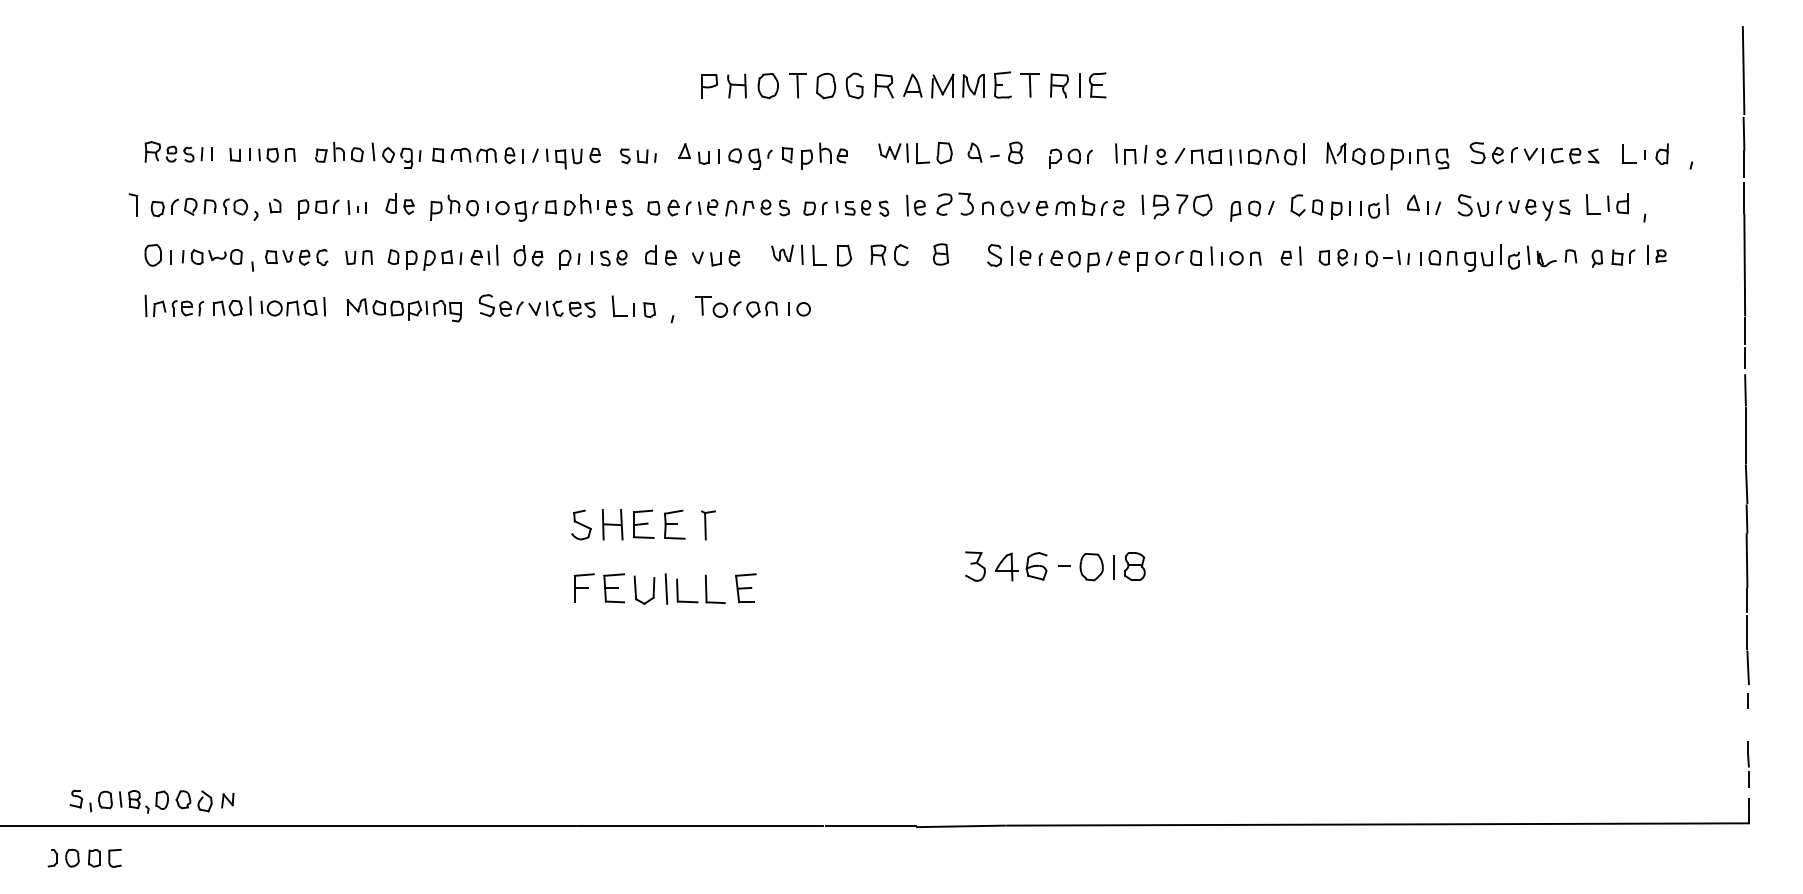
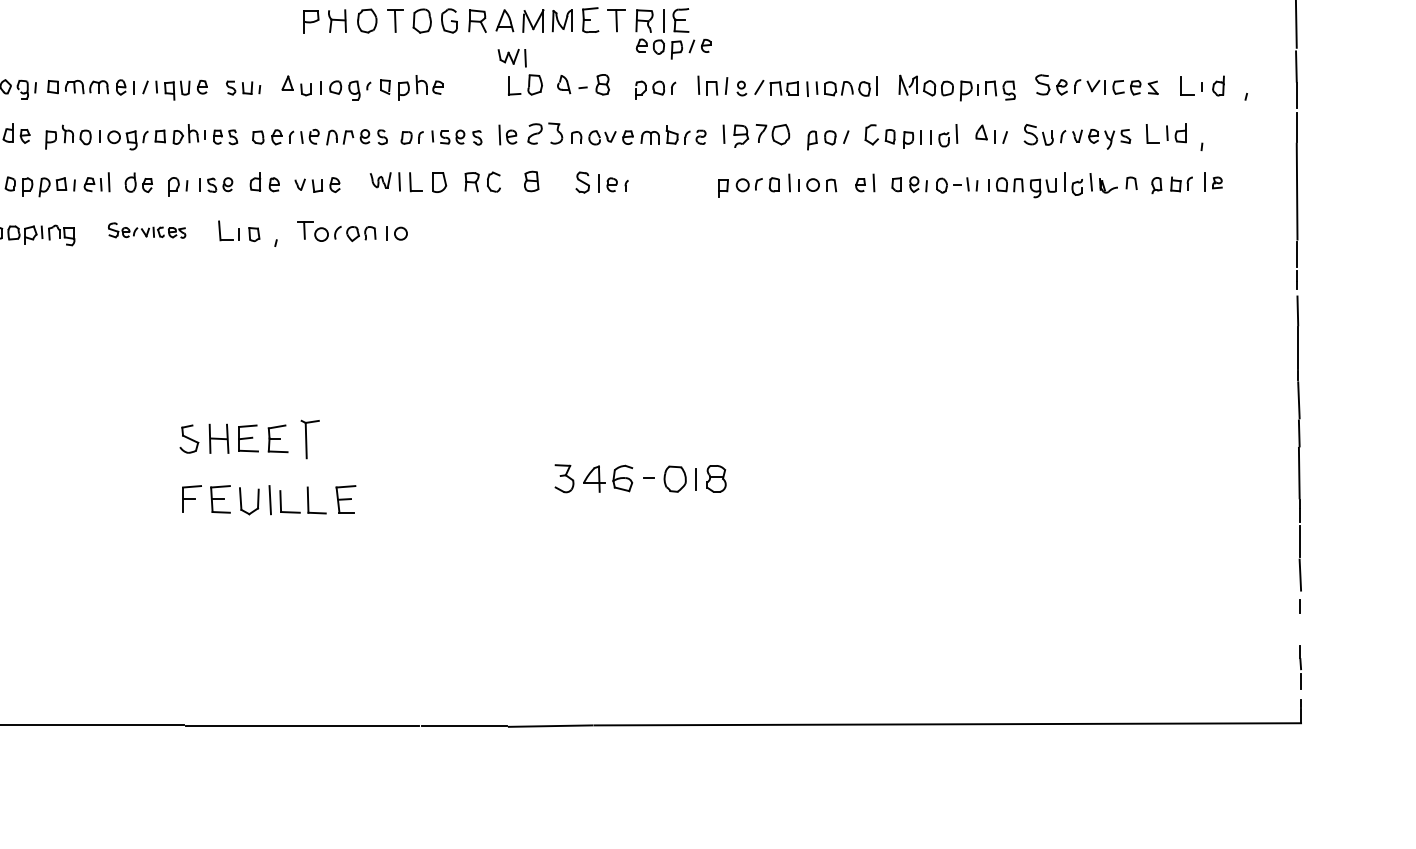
part: (893, 152) -> (512, 57), moved
part: (1089, 261) -> (673, 49), moved
part: (536, 305) -> (146, 230), size x0.7
part: (708, 525) -> (310, 439), size x1.4

